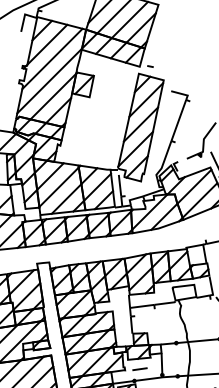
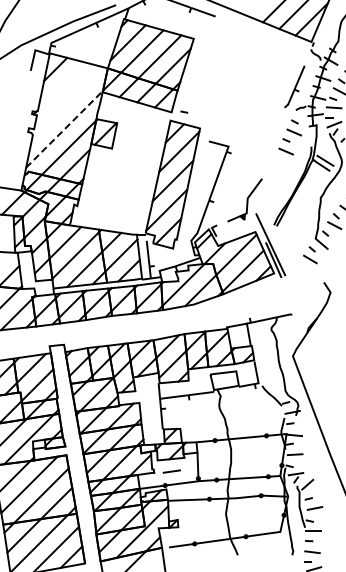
line: (47, 44) -> (61, 85), removed
line: (52, 58) -> (67, 102), removed
line: (49, 80) -> (64, 128), solid -> dashed

